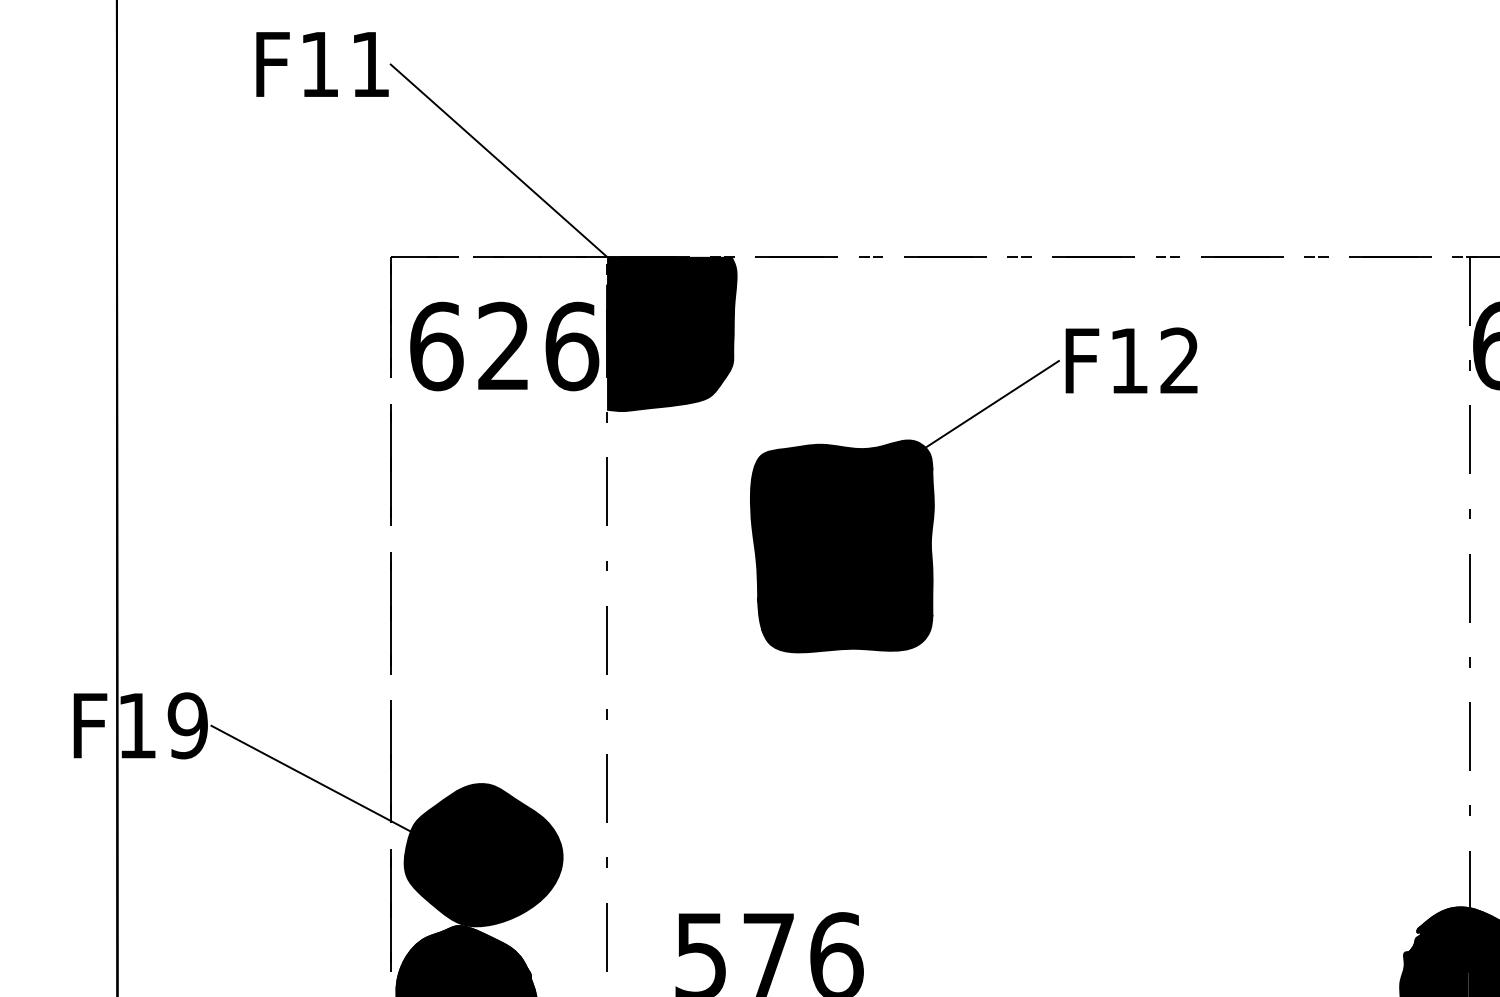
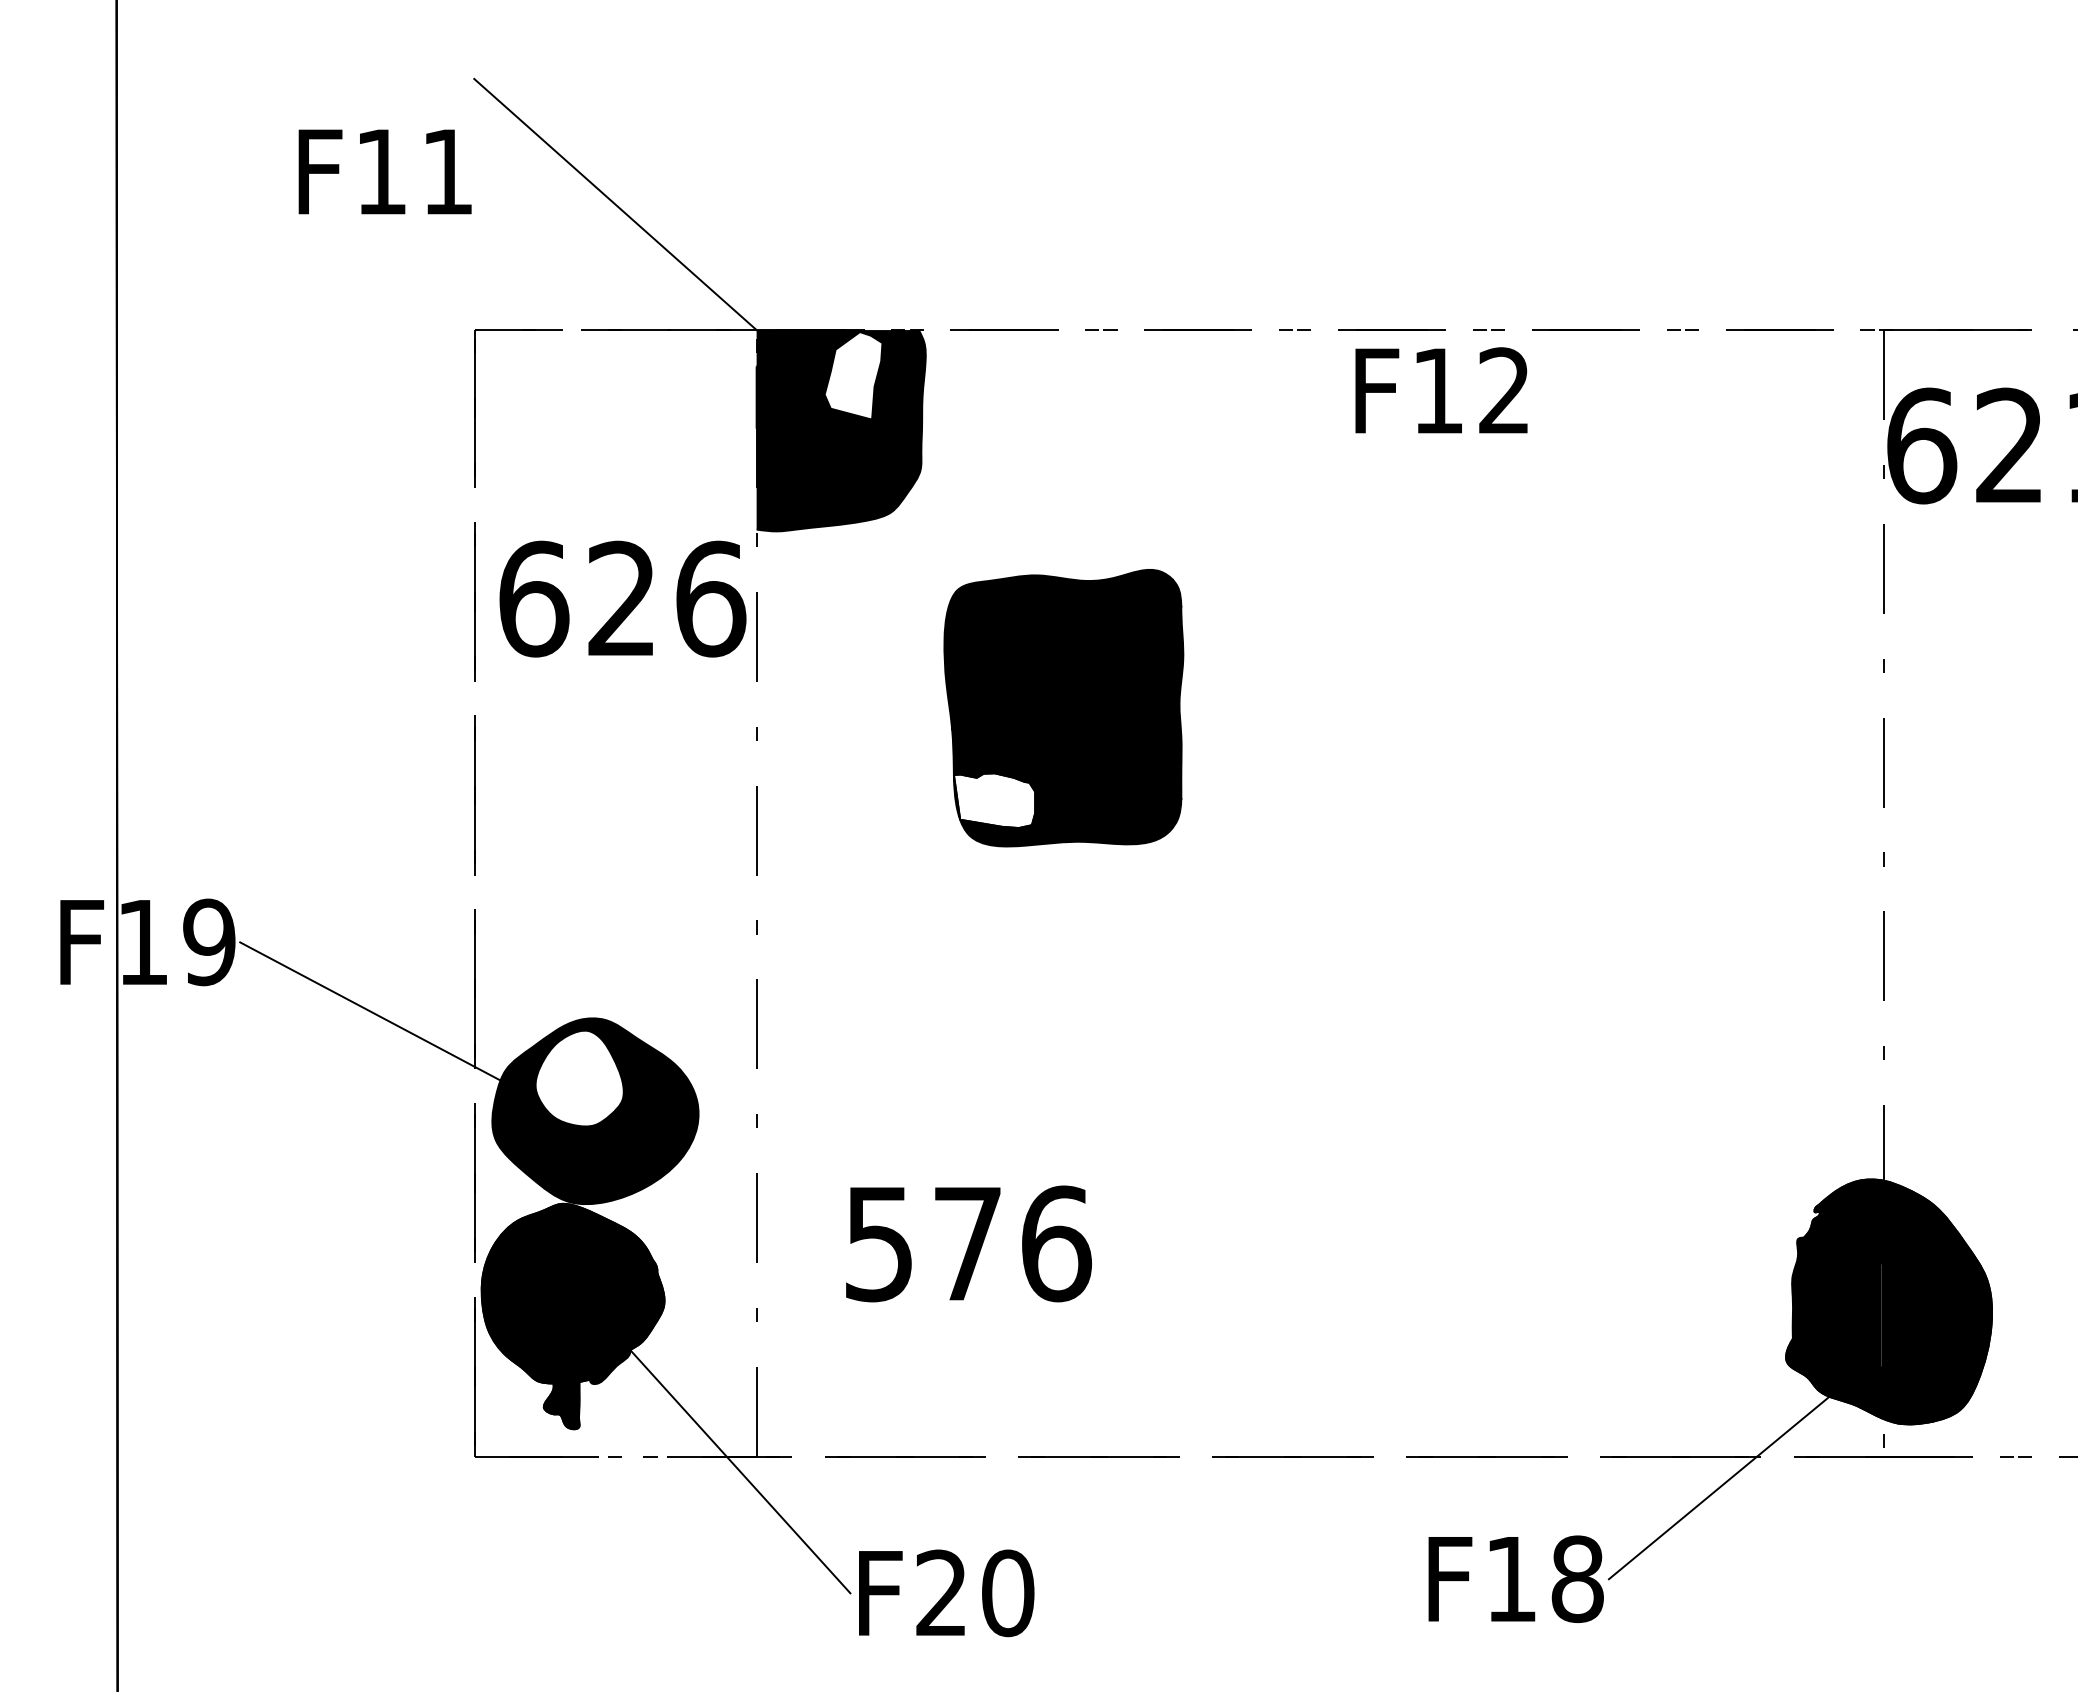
text: (322, 64) -> (384, 171), moved
fill: (681, 291) -> (853, 375), removed
text: (504, 346) -> (622, 598), moved
text: (1131, 360) -> (1441, 390), moved
line: (992, 404) -> (1259, 522), removed
fill: (789, 617) -> (994, 800), removed
fill: (471, 830) -> (579, 1078), removed

